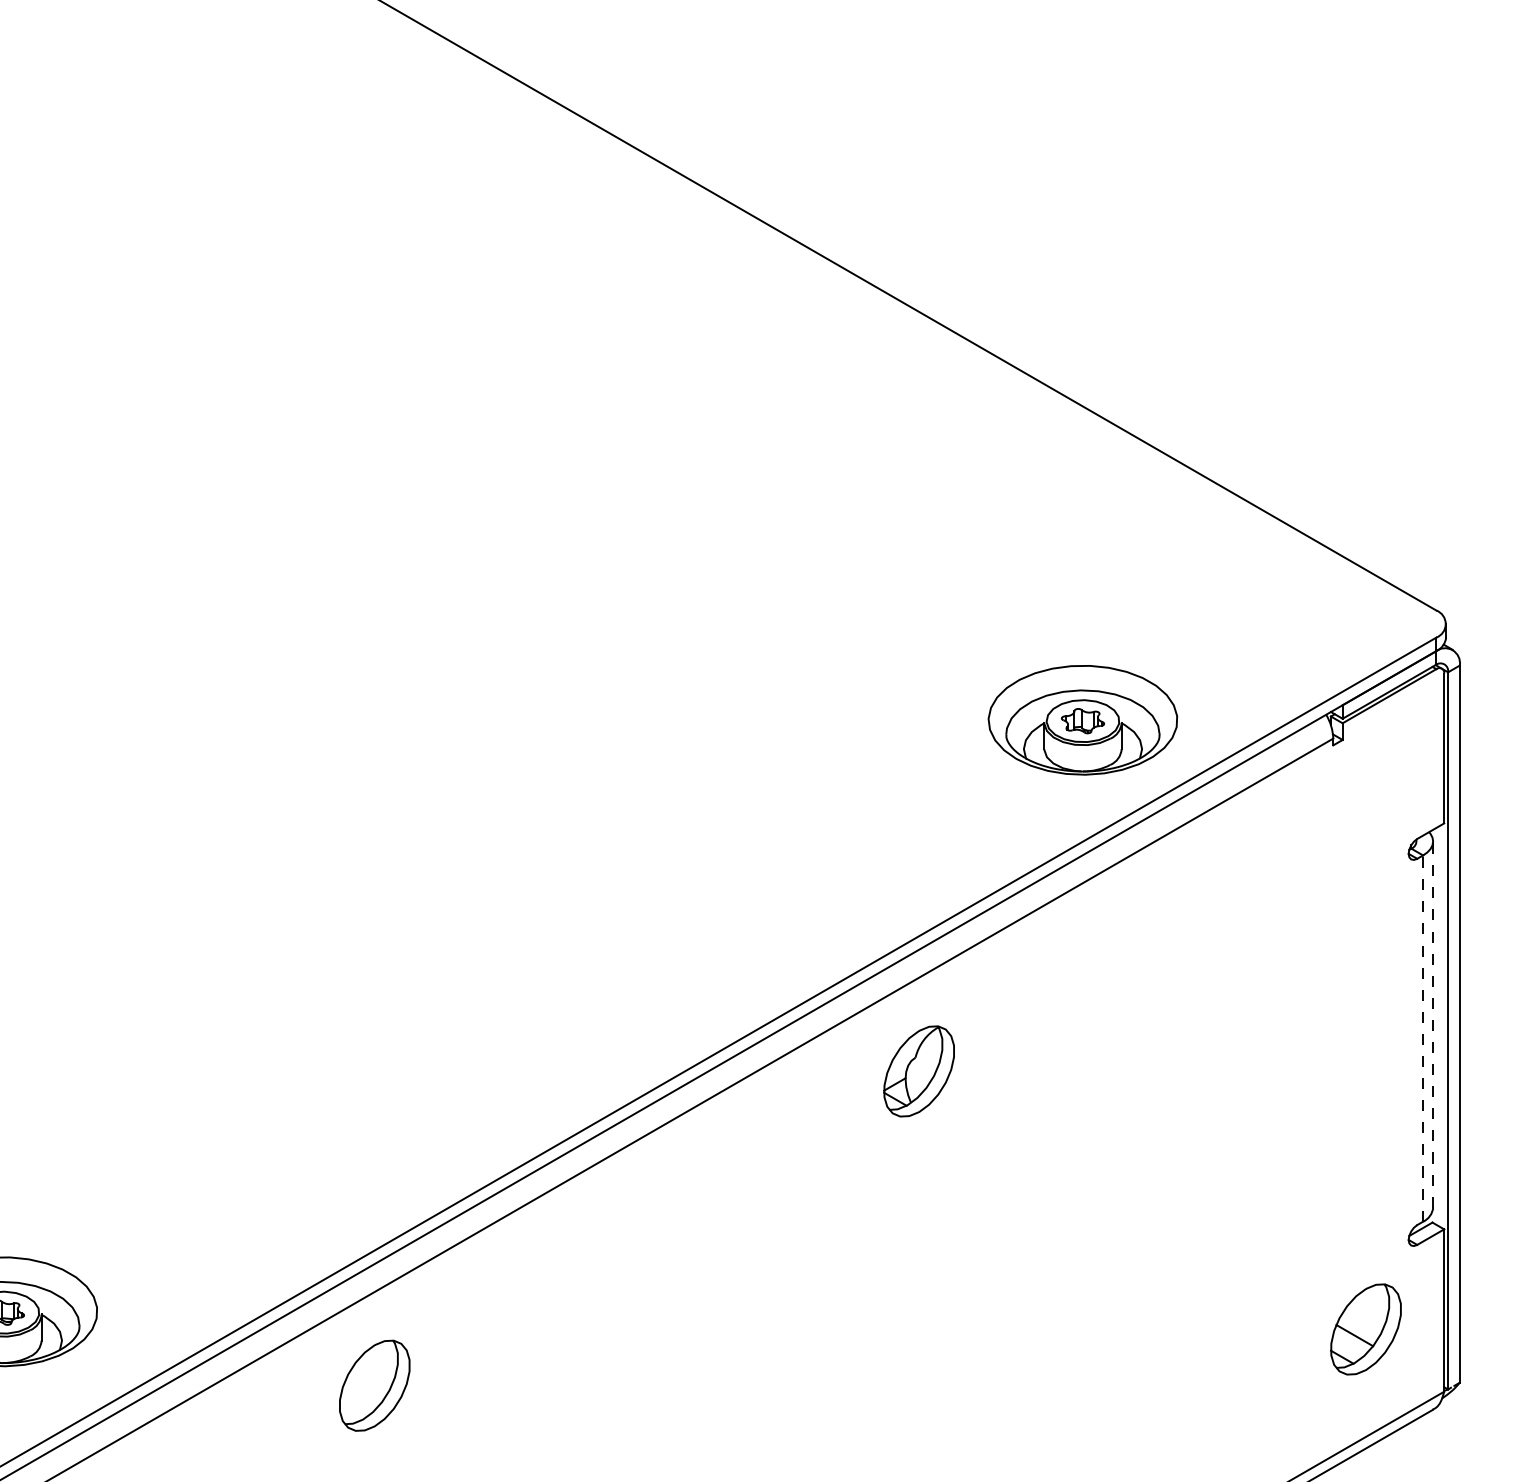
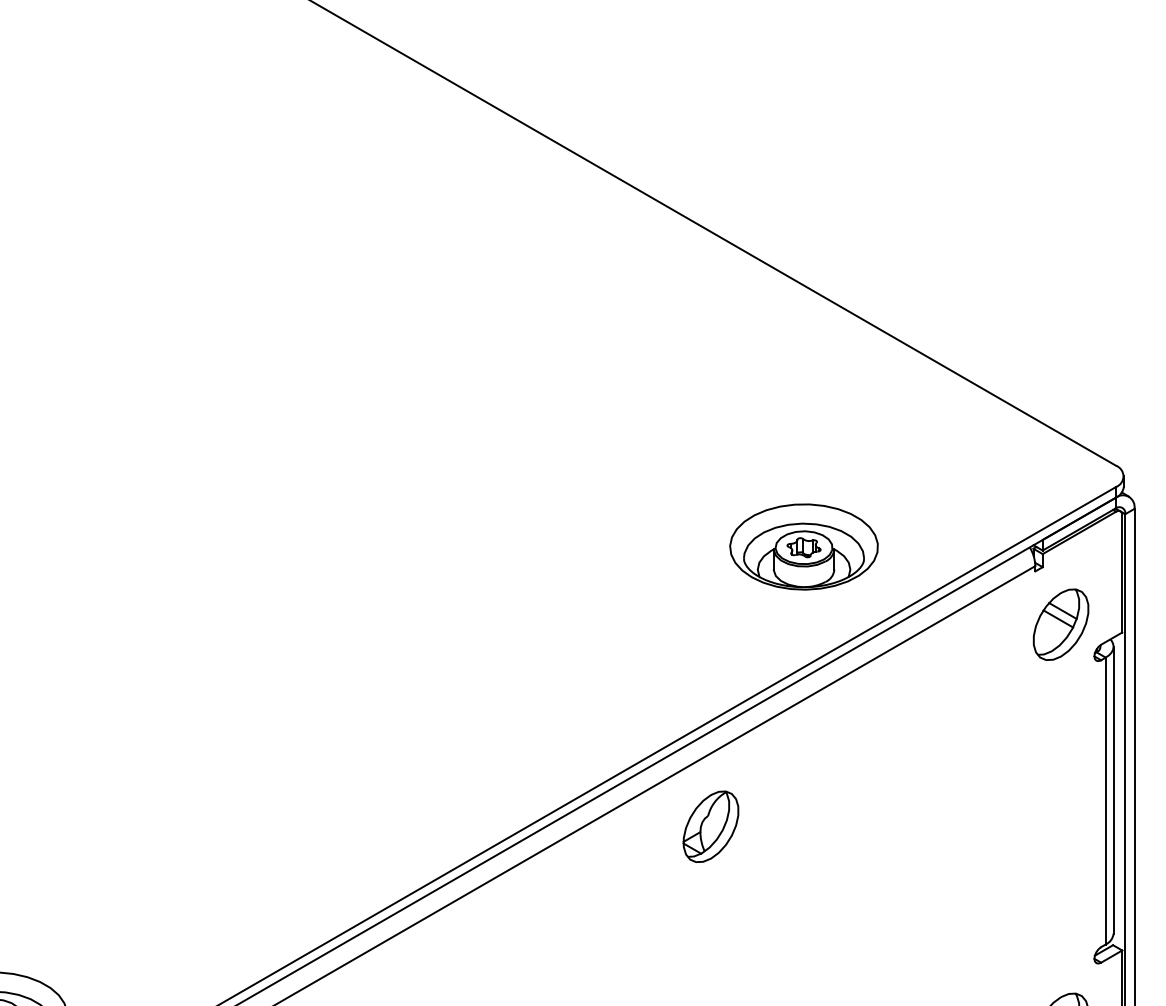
part: (1082, 720) -> (803, 547), moved
part: (1365, 813) -> (1060, 624), added
line: (1433, 1024) -> (1113, 790), dashed -> solid
line: (1423, 1038) -> (1106, 801), dashed -> solid

